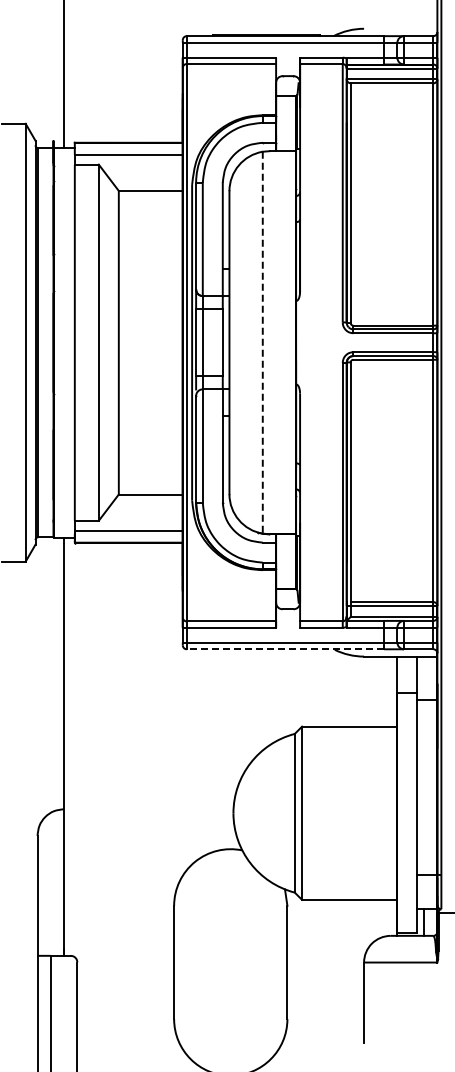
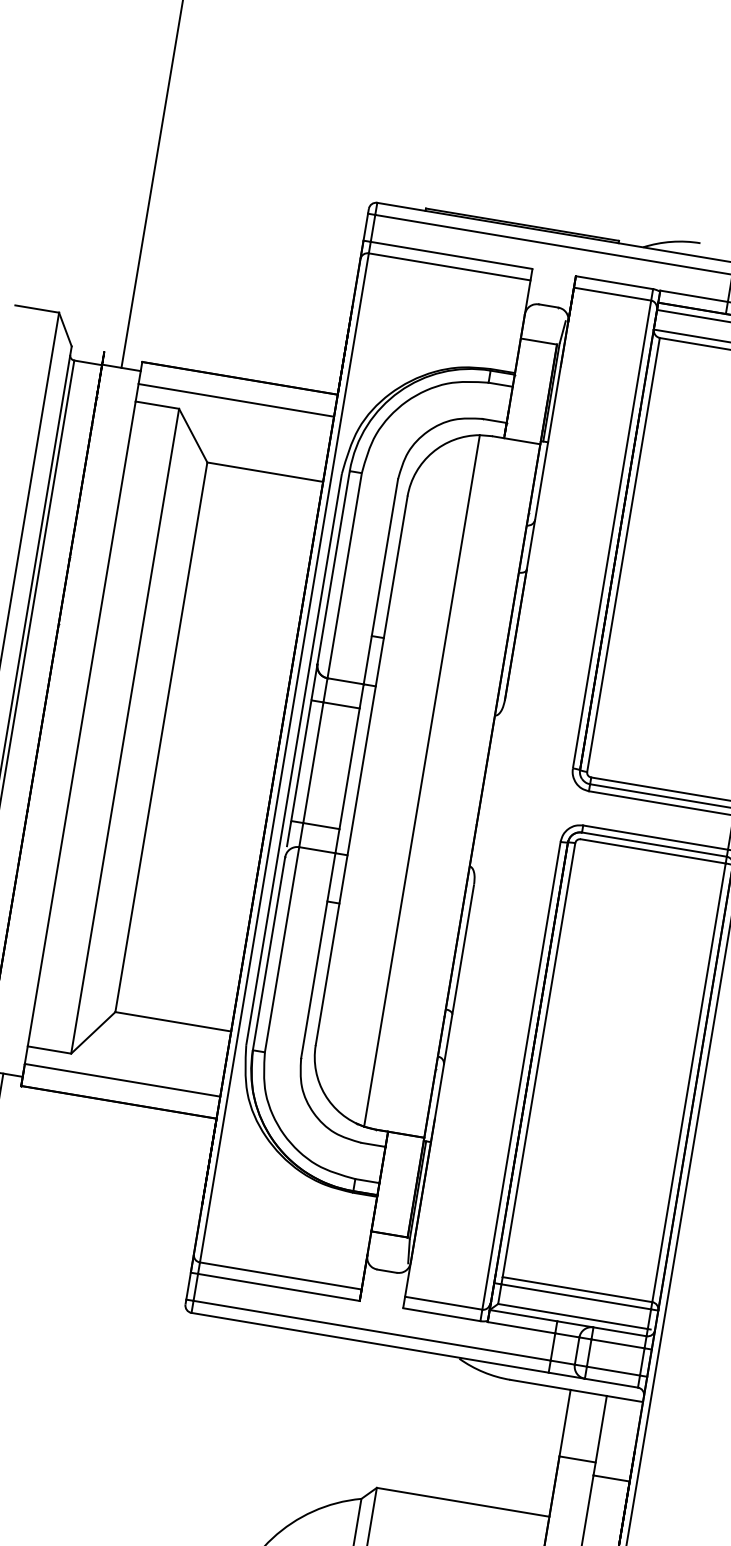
line: (262, 342) -> (421, 780), dashed -> solid
line: (285, 649) -> (370, 1343), dashed -> solid

